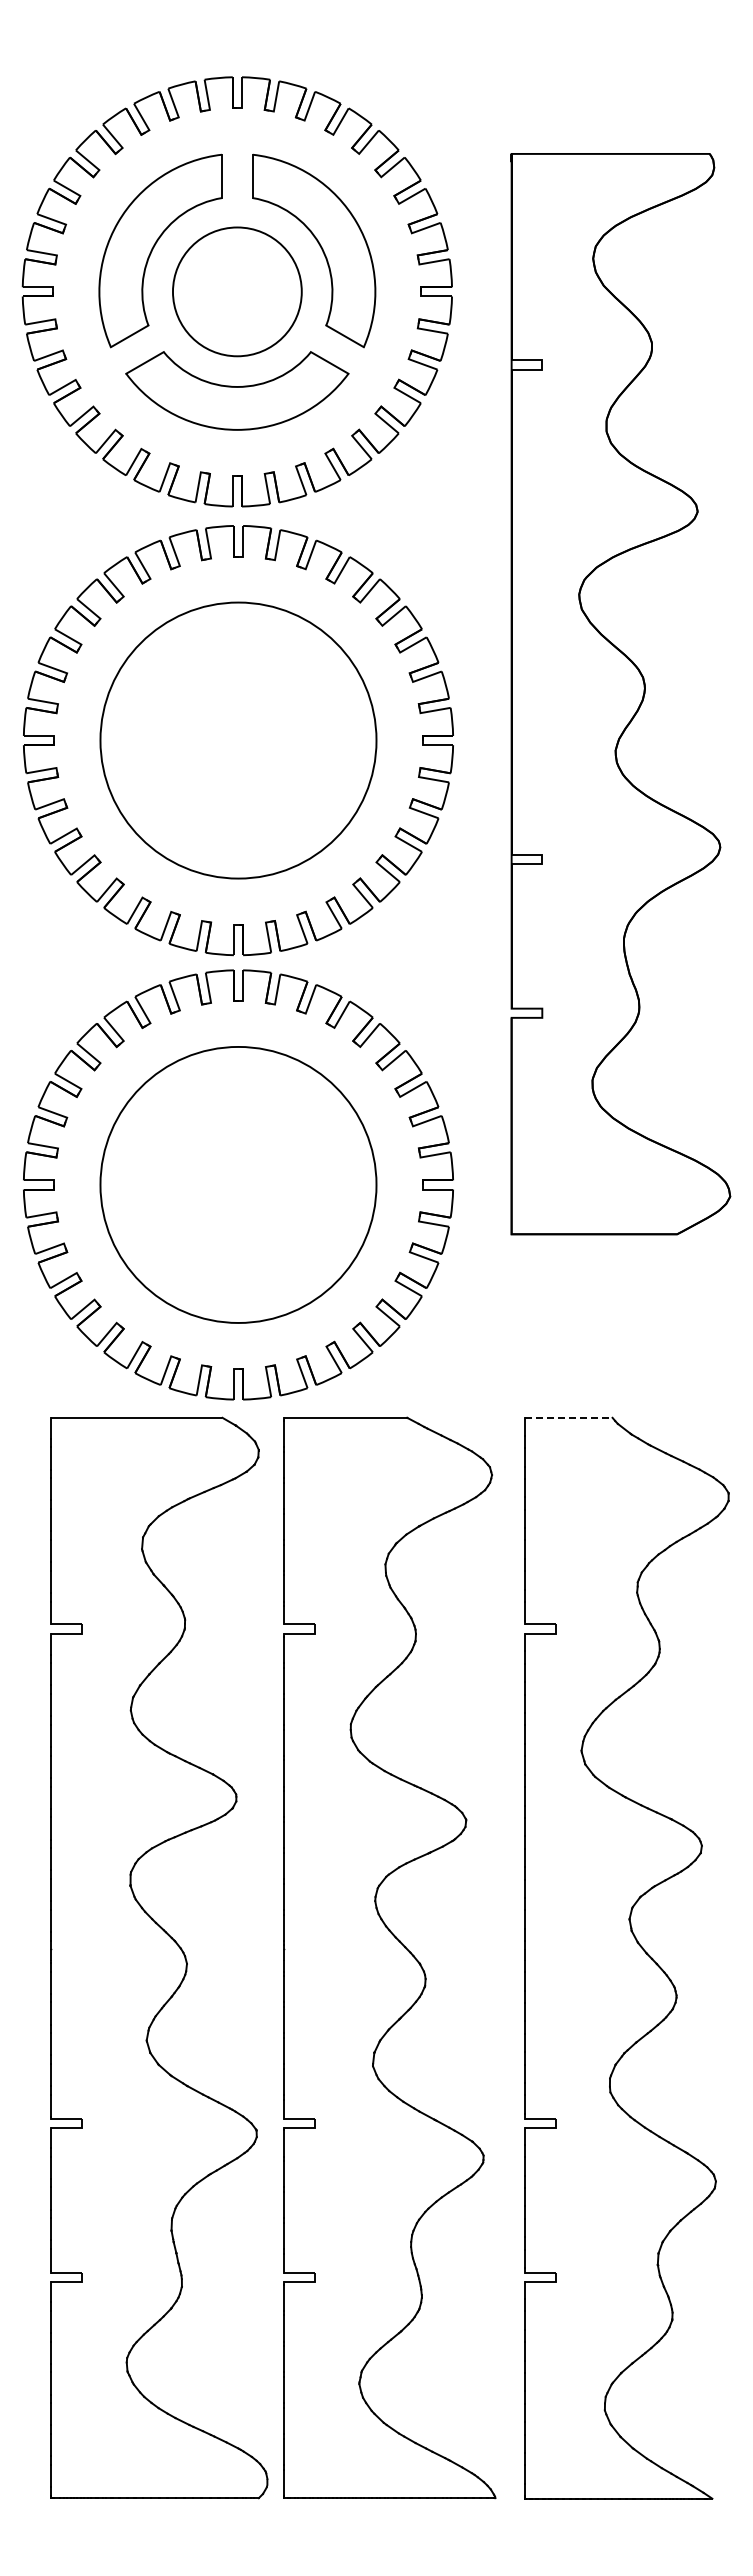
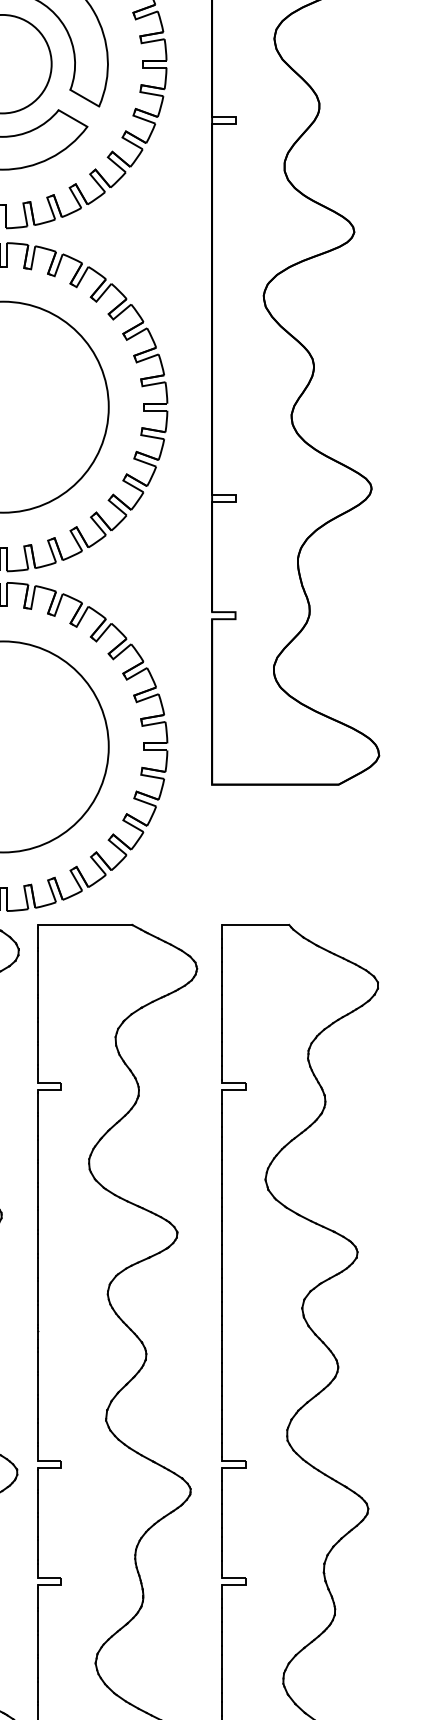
line: (568, 1417) -> (255, 924), dashed -> solid

